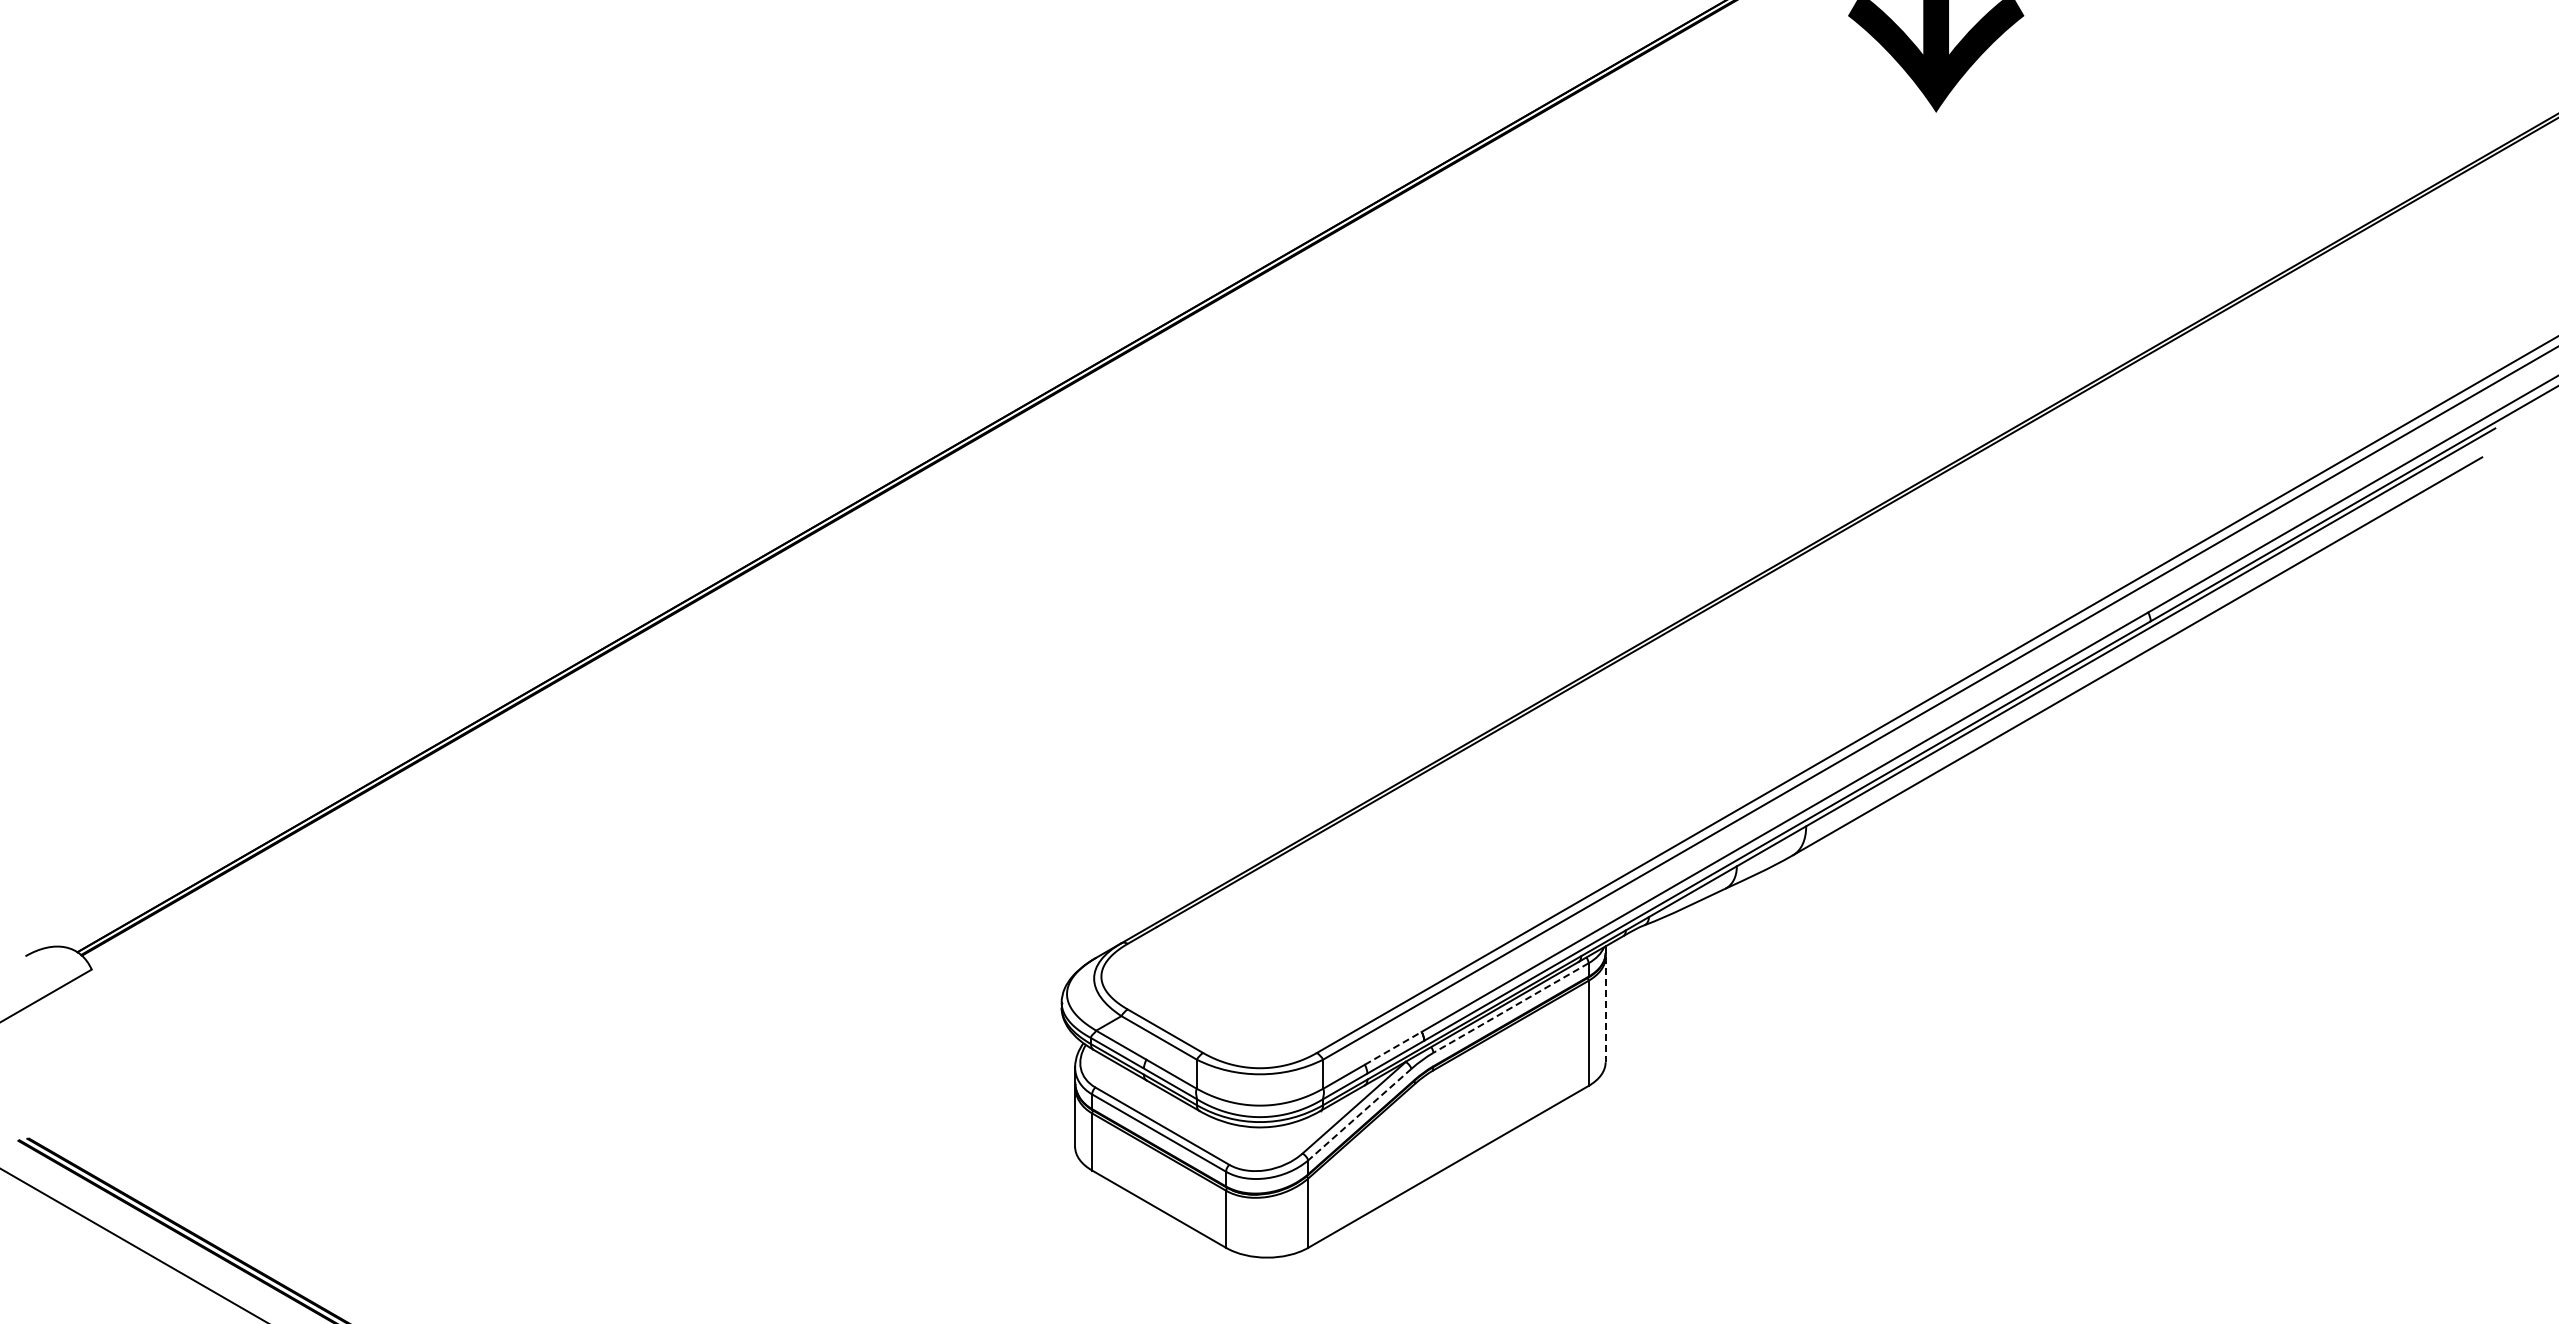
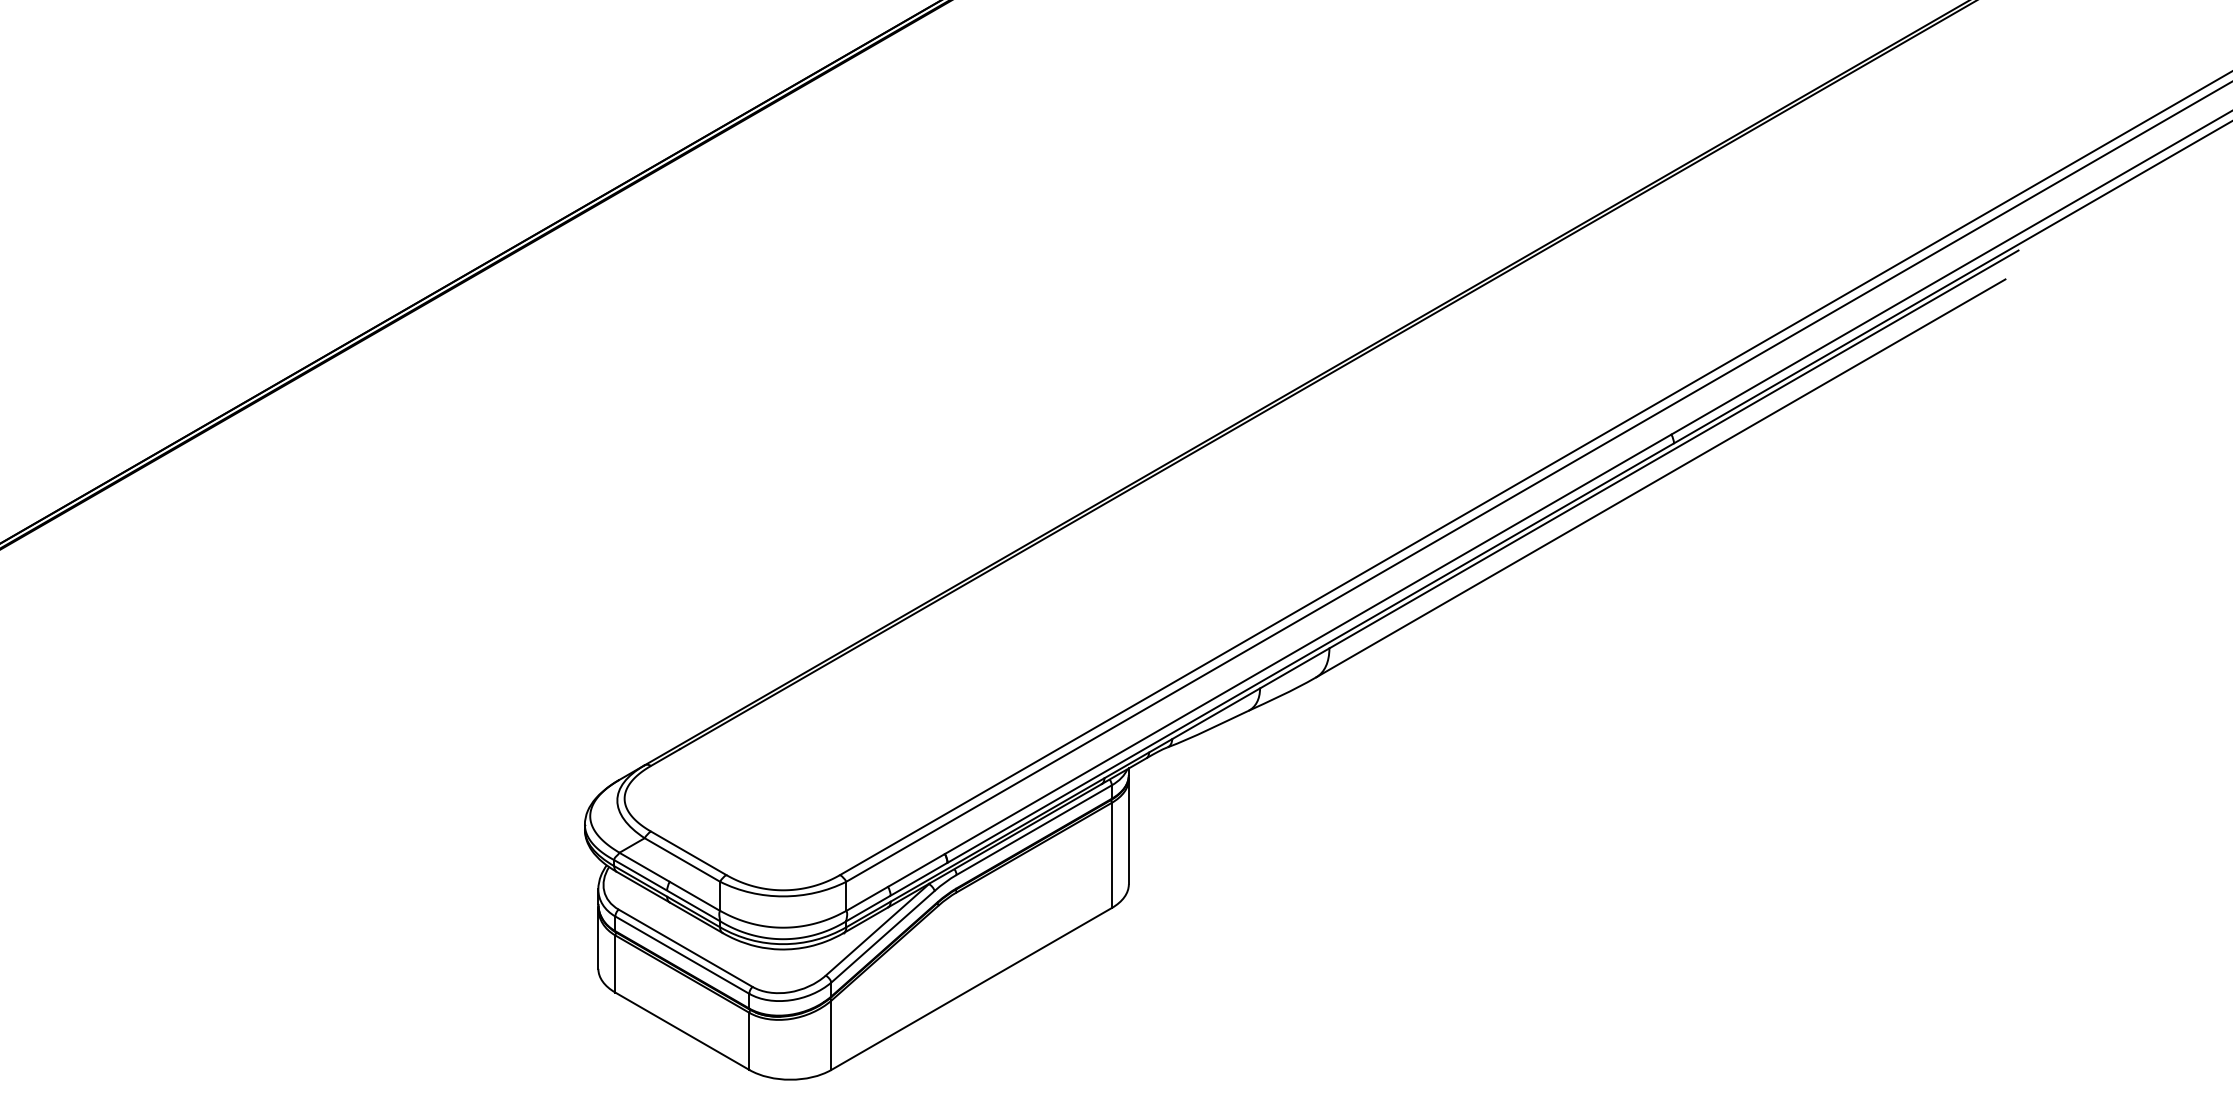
line: (1511, 1008) -> (1034, 830), dashed -> solid
line: (1605, 1009) -> (1128, 831), dashed -> solid
line: (1393, 1048) -> (916, 870), dashed -> solid
line: (1359, 1114) -> (882, 936), dashed -> solid

